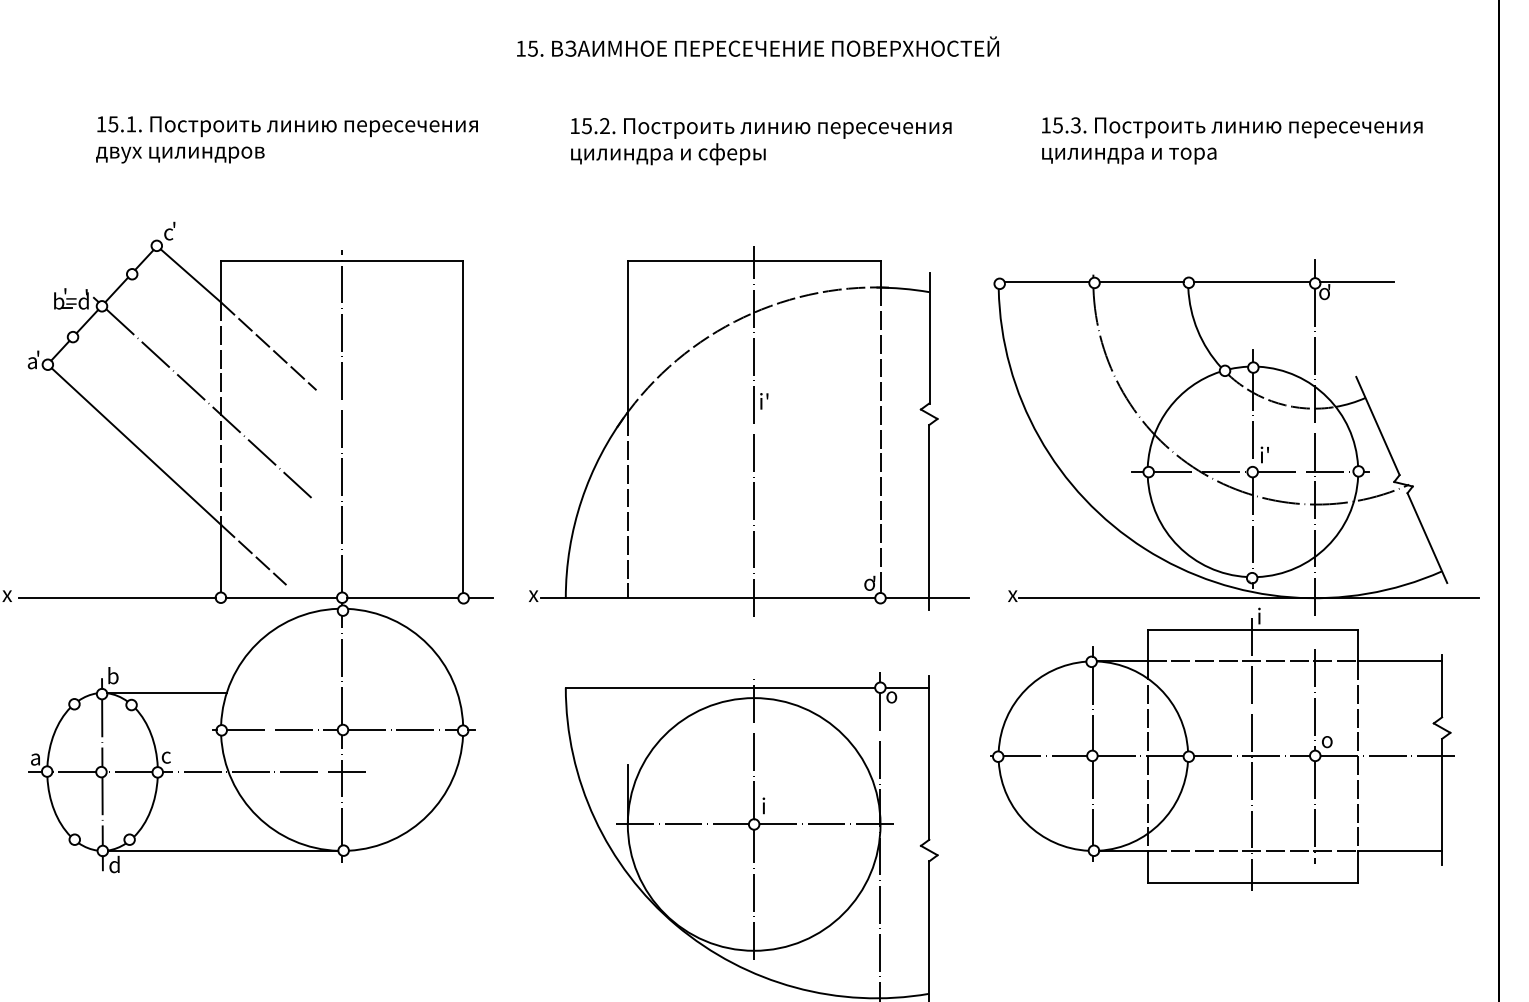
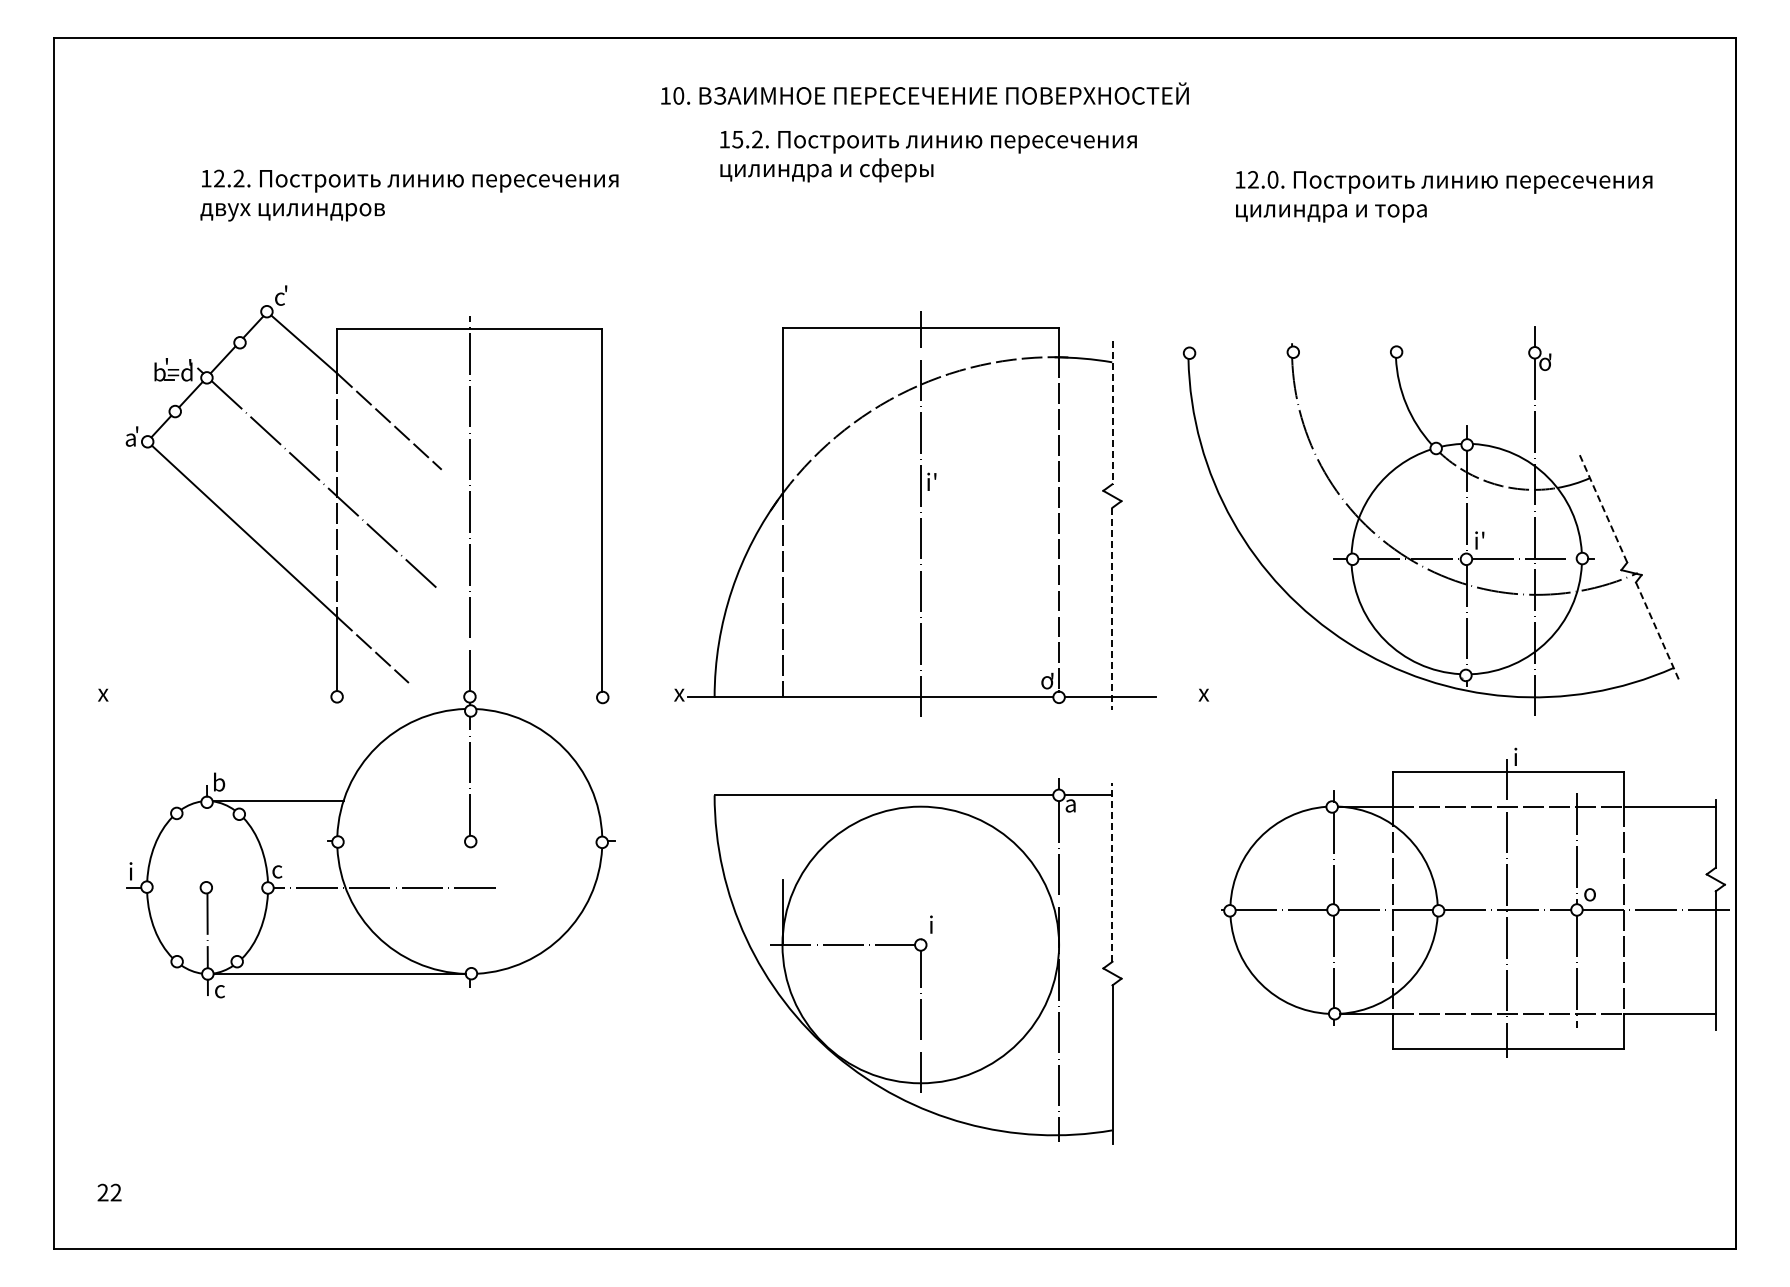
text: (532, 48) -> (678, 95), 15. -> 10.
text: (121, 124) -> (228, 178), 15.1. -> 12.2.
text: (1066, 125) -> (1262, 179), 15.3. -> 12.0.
text: (761, 141) -> (928, 156), moved
line: (1047, 282) -> (1241, 351), removed
line: (1141, 282) -> (1344, 351), removed
line: (1251, 282) -> (1465, 351), removed
line: (1356, 282) -> (1580, 351), removed
line: (929, 337) -> (1112, 412), solid -> dashed
line: (1377, 425) -> (1603, 508), solid -> dashed
line: (929, 517) -> (1112, 609), solid -> dashed
line: (1427, 538) -> (1657, 631), solid -> dashed
line: (117, 597) -> (223, 696), removed
line: (281, 598) -> (403, 697), removed
line: (403, 598) -> (536, 697), removed
line: (480, 598) -> (621, 697), removed
line: (1248, 598) -> (1461, 697), removed
text: (891, 697) -> (1071, 805), о -> a
line: (281, 729) -> (403, 841), removed
line: (403, 729) -> (536, 841), removed
line: (102, 733) -> (207, 845), removed
line: (753, 749) -> (920, 862), removed
part: (1222, 749) -> (1475, 902), moved
text: (35, 757) -> (134, 871), a -> i
line: (929, 758) -> (1112, 872), solid -> dashed
line: (74, 771) -> (176, 887), removed
line: (129, 771) -> (237, 887), removed
line: (341, 790) -> (469, 907), removed
line: (826, 824) -> (1000, 944), removed
text: (114, 864) -> (220, 988), d -> c

